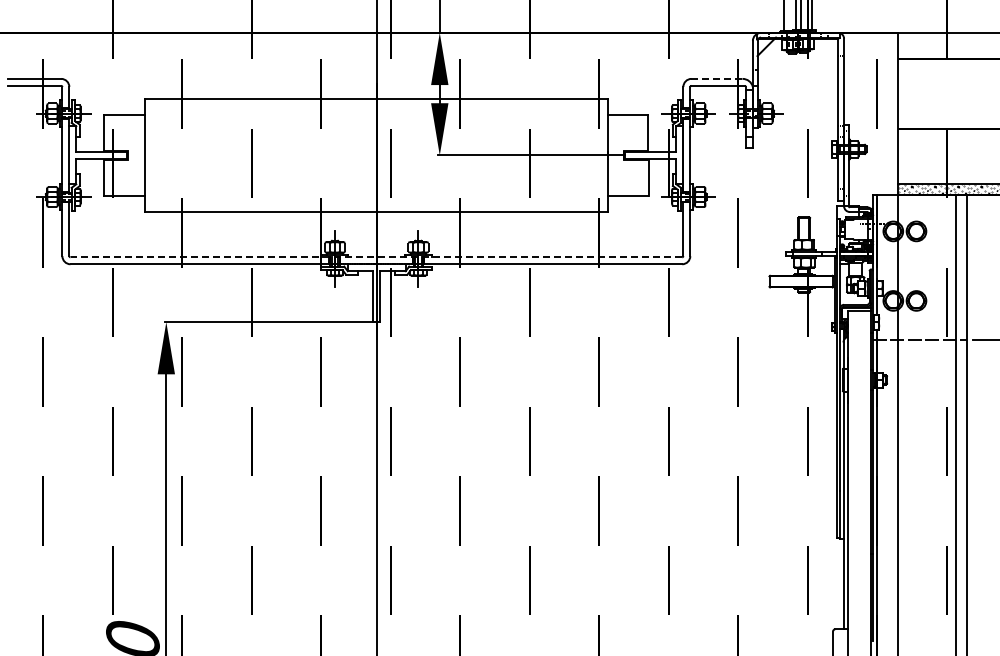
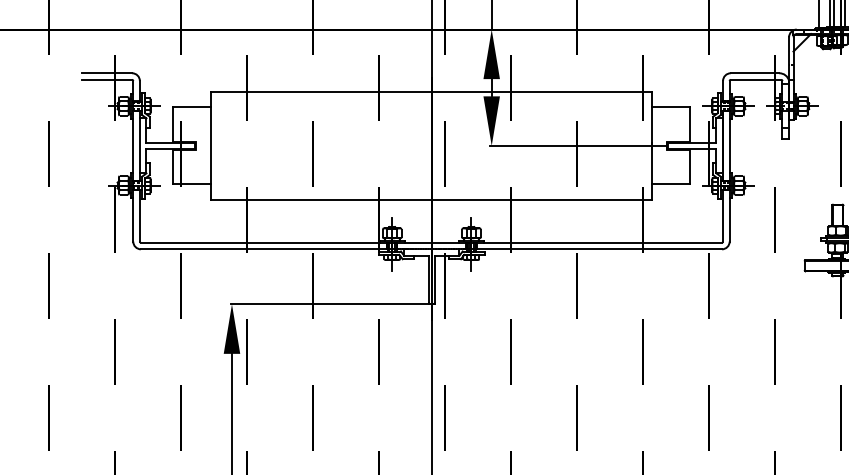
line: (716, 78) -> (754, 72), dashed -> solid
line: (376, 257) -> (431, 242), dashed -> solid

